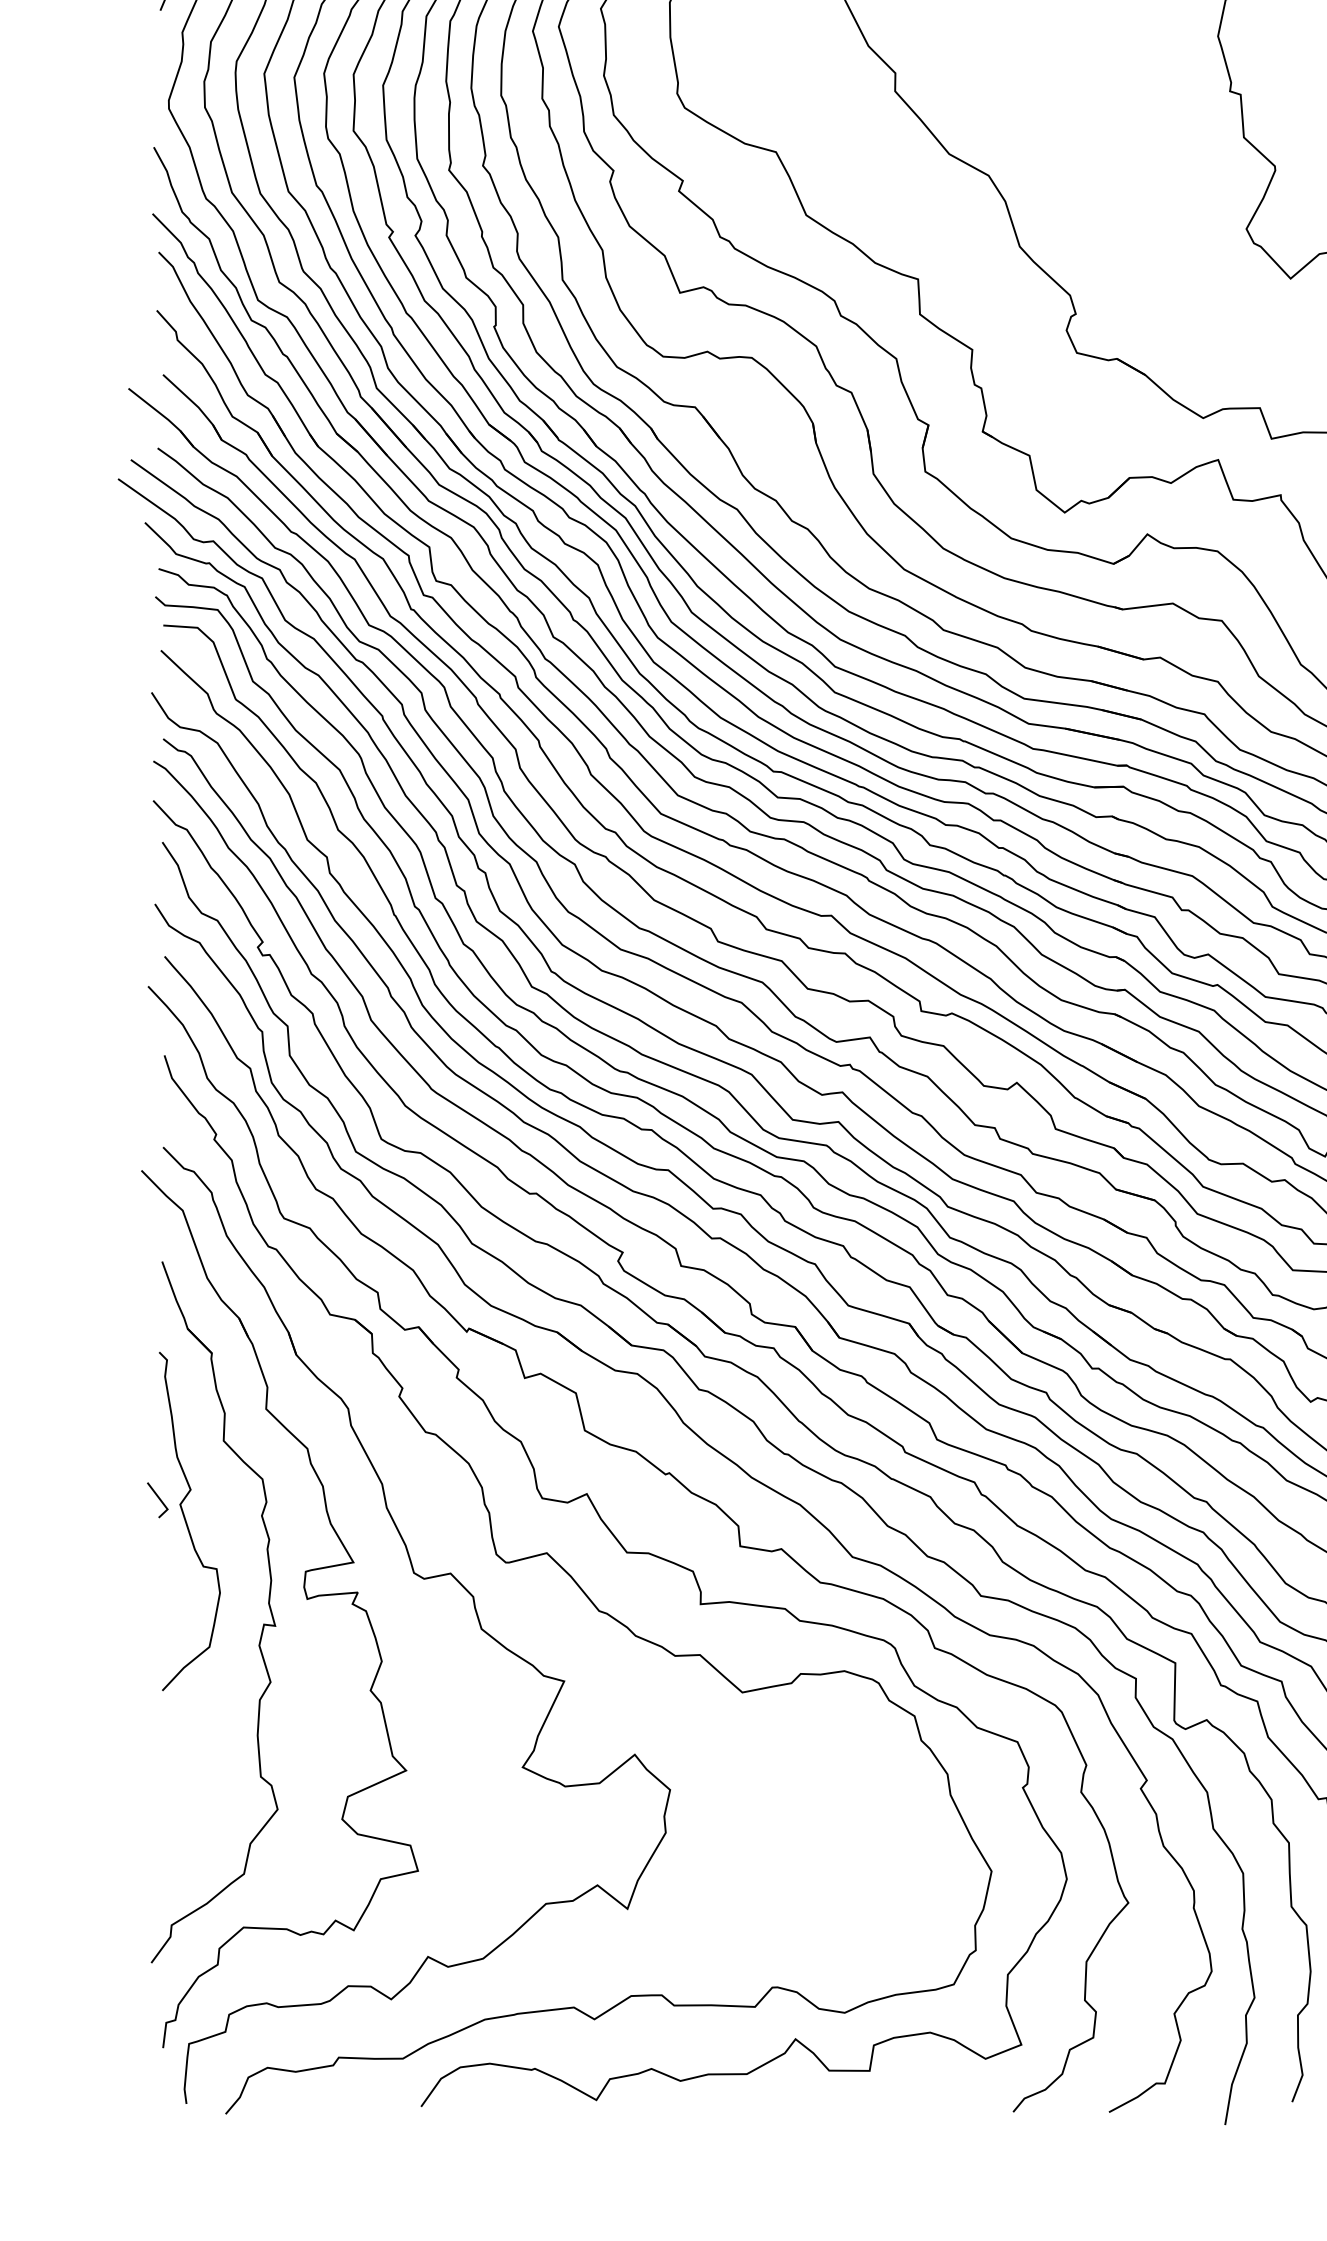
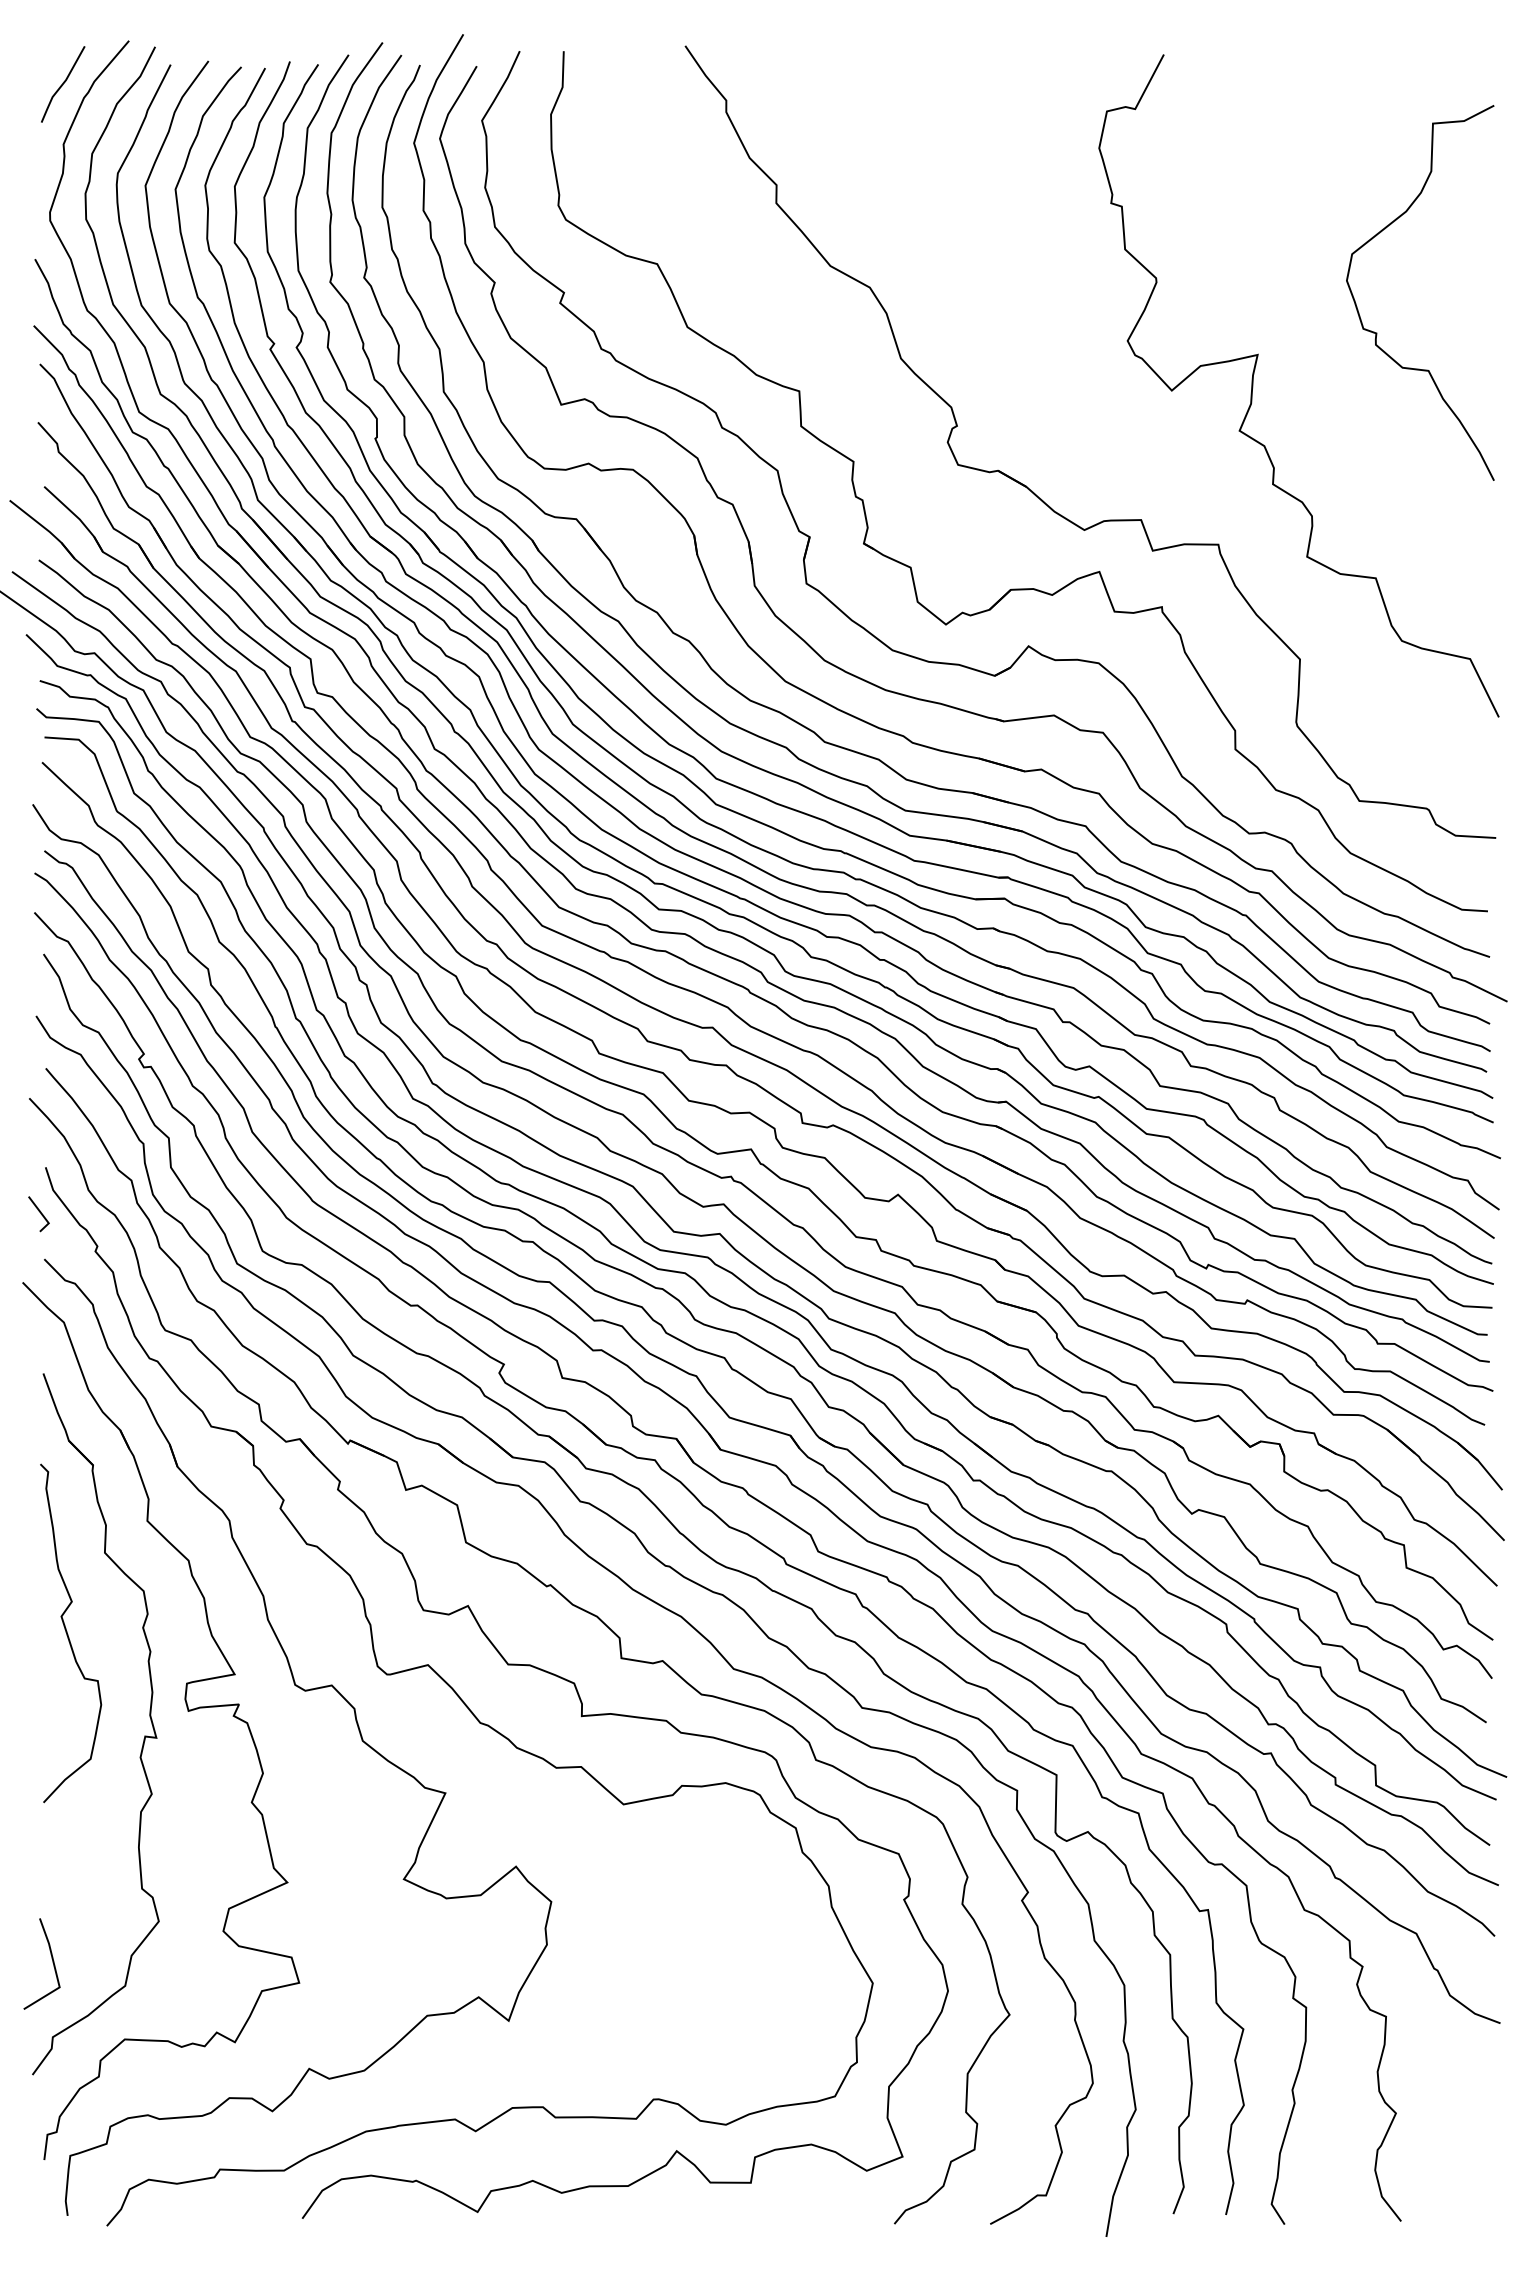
line: (158, 1498) -> (39, 1212), moved
line: (171, 1850) -> (52, 1962), added

